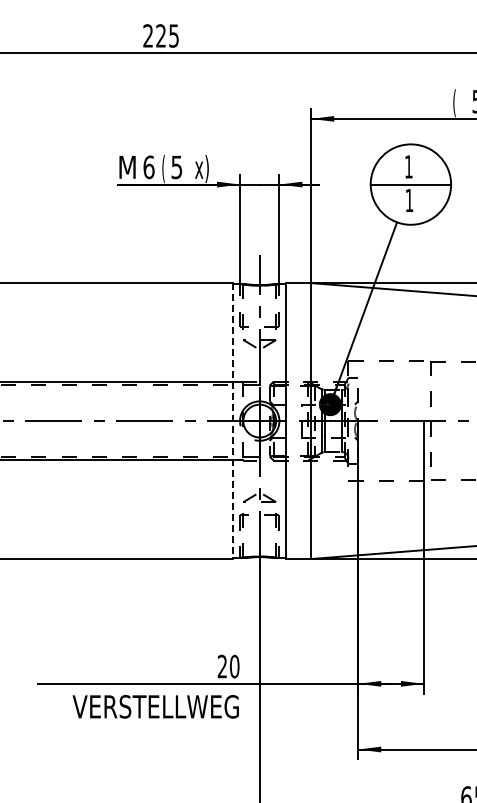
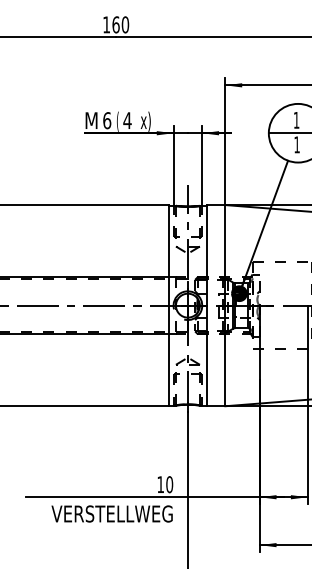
text: (161, 35) -> (116, 24), 225 -> 160
text: (176, 167) -> (127, 120), 5 -> 4
line: (233, 421) -> (168, 305), dashed -> solid
text: (221, 666) -> (160, 484), 20 -> 10

